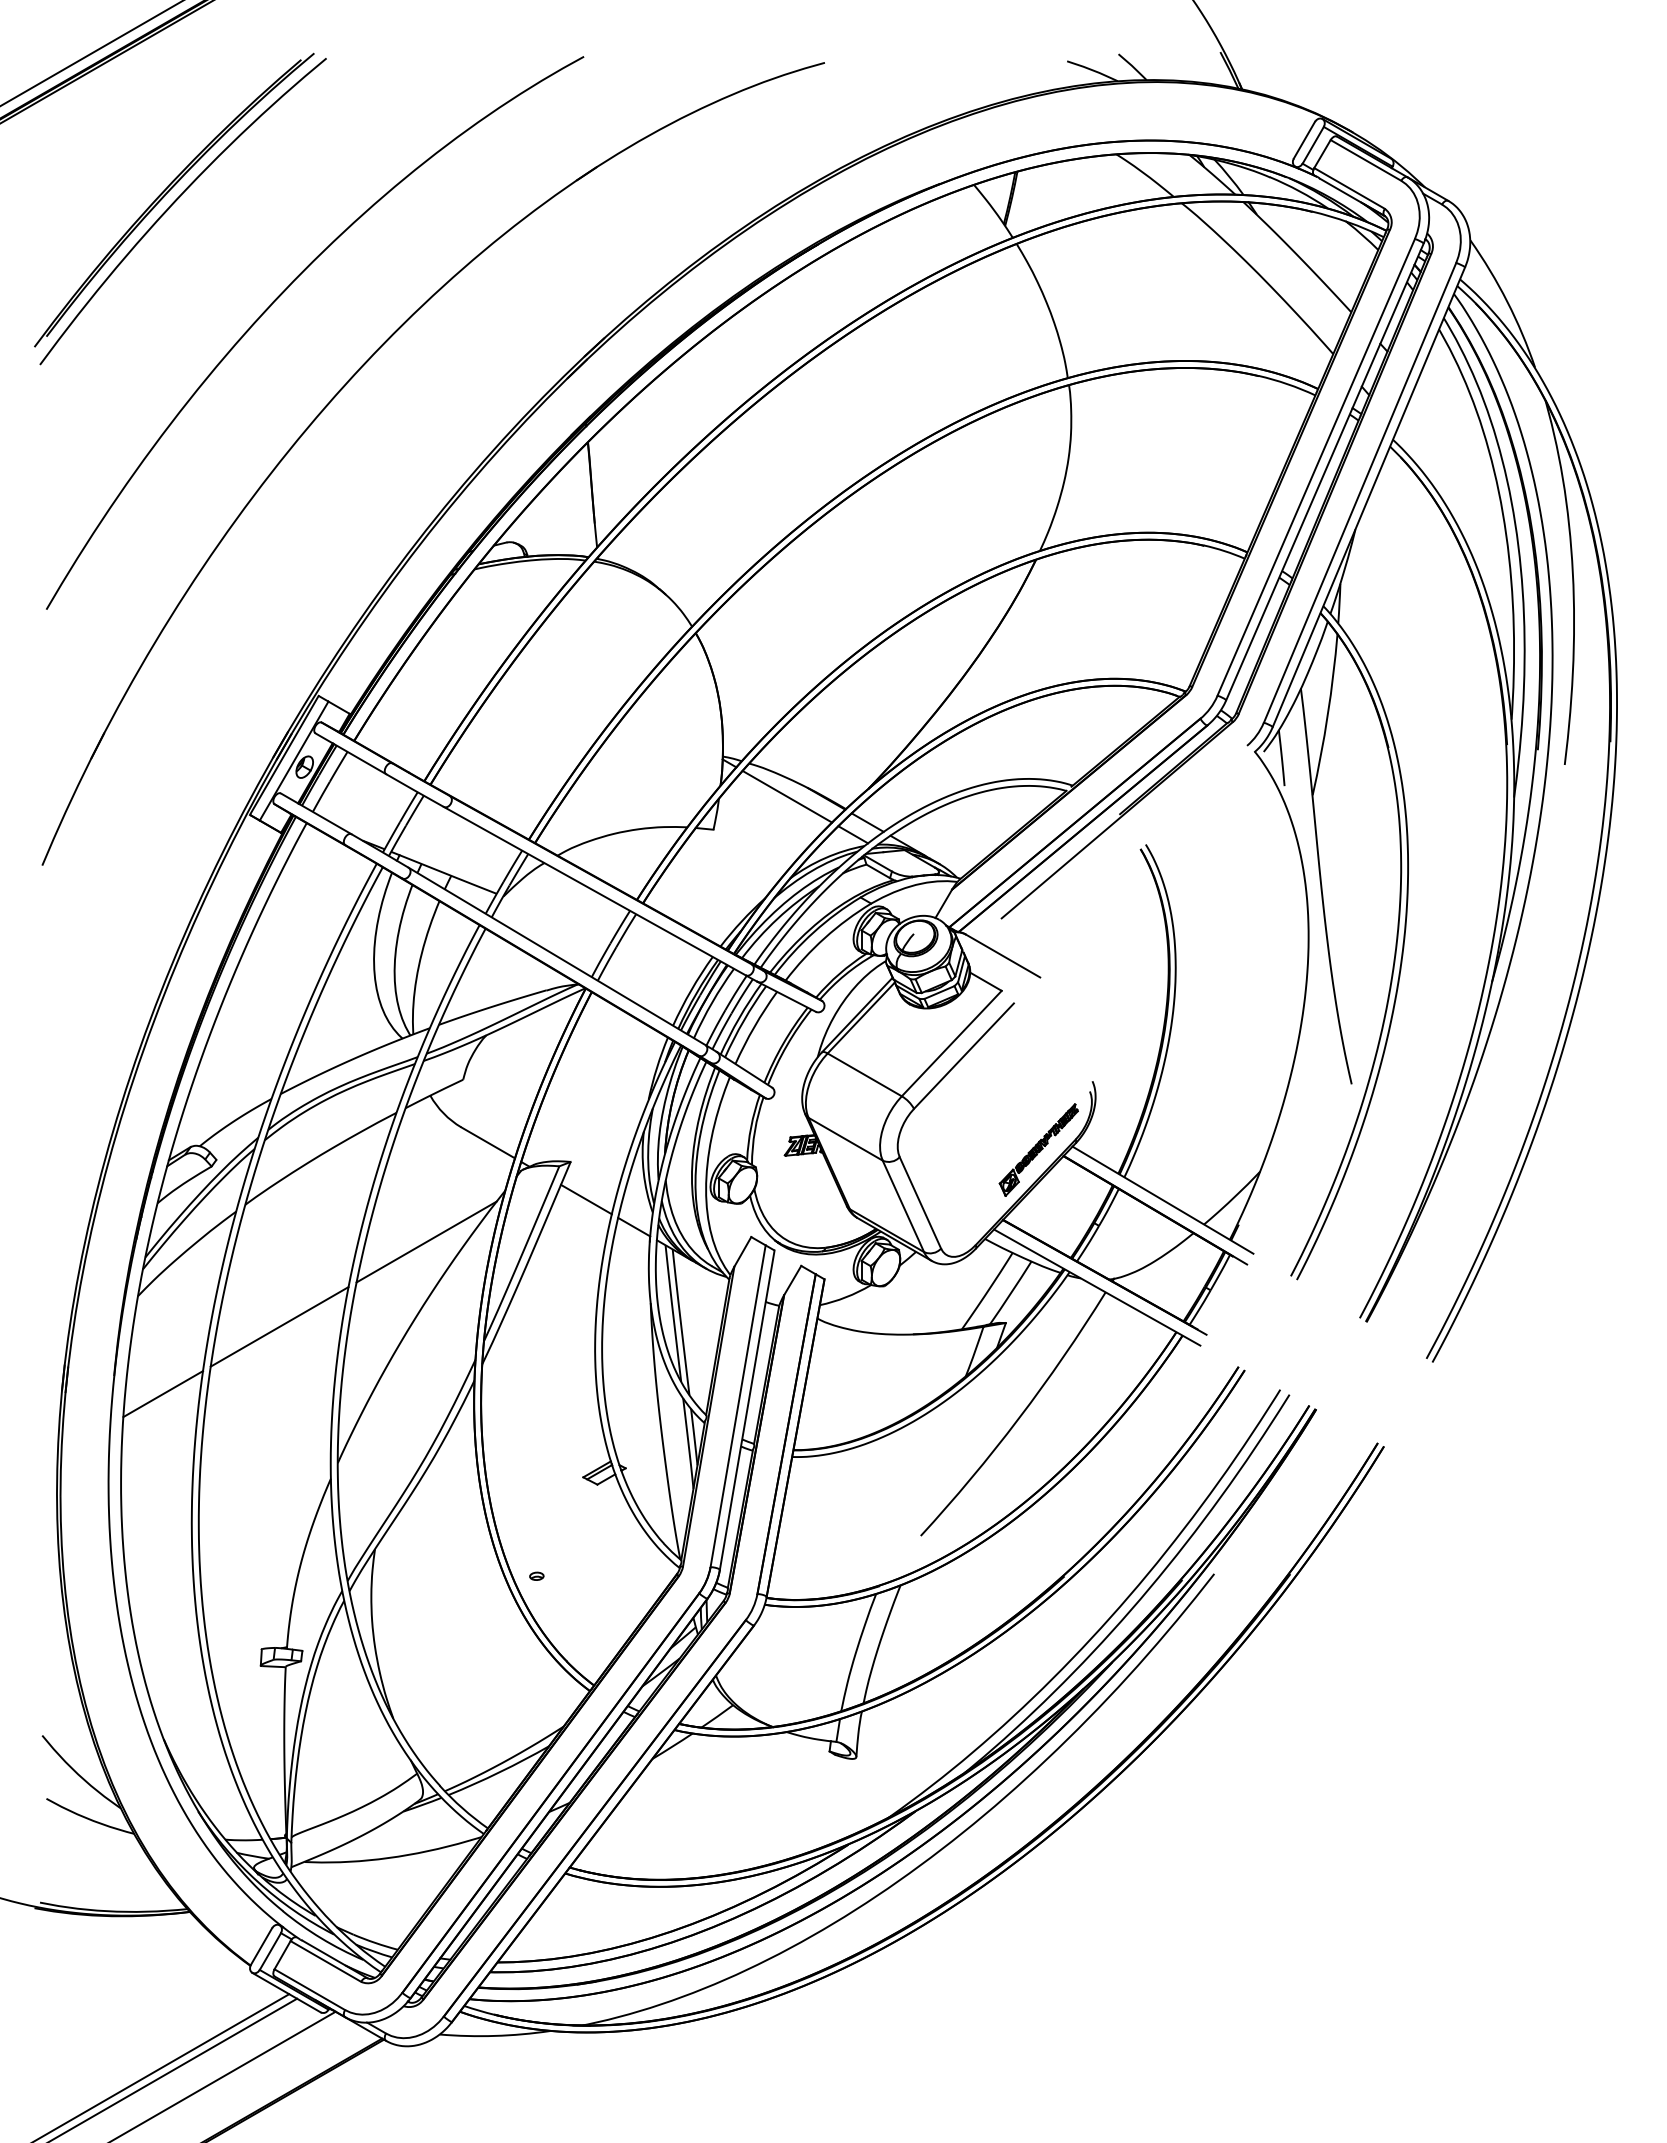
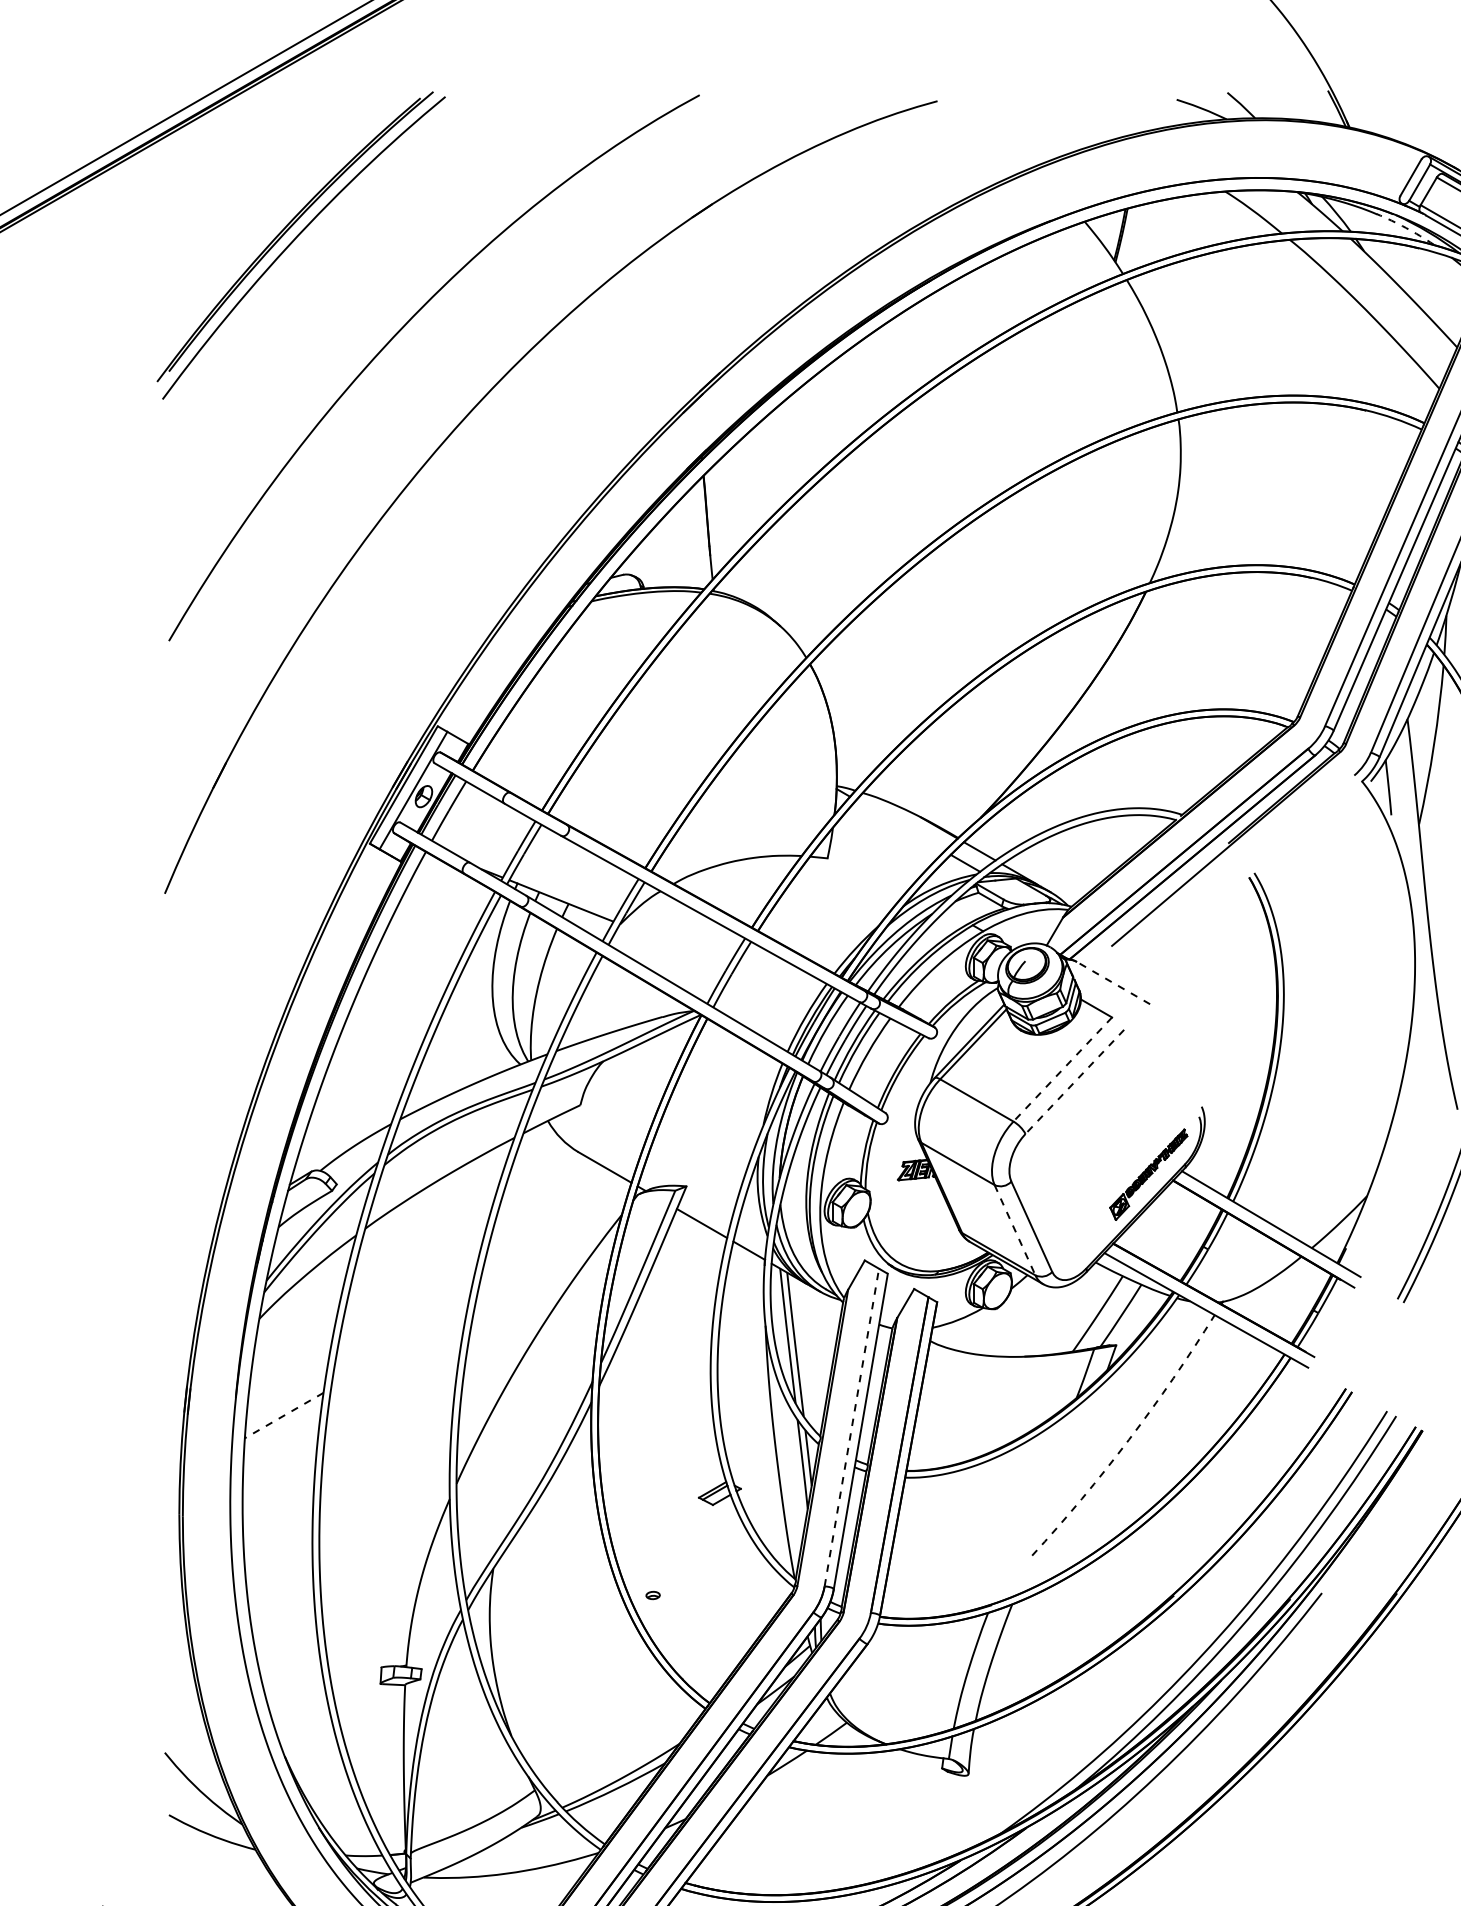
arc: (1299, 191) -> (1406, 228), solid -> dashed
line: (787, 796) -> (900, 825), removed
line: (1003, 956) -> (1113, 983), solid -> dashed
line: (951, 1043) -> (1062, 1069), solid -> dashed
line: (963, 1056) -> (1074, 1082), solid -> dashed
line: (903, 1206) -> (1015, 1230), solid -> dashed
line: (426, 1241) -> (544, 1264), removed
line: (279, 1326) -> (399, 1348), removed
line: (163, 1394) -> (284, 1415), solid -> dashed
line: (738, 1405) -> (852, 1426), solid -> dashed
arc: (1018, 1418) -> (1128, 1439), solid -> dashed

